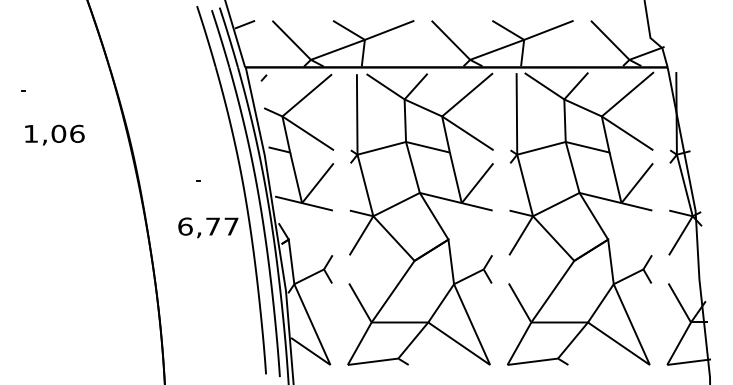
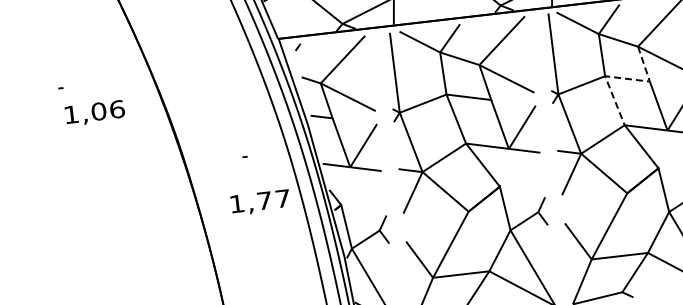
text: (54, 134) -> (94, 112), moved
line: (580, 145) -> (620, 77), solid -> dashed
text: (185, 226) -> (237, 203), 6,77 -> 1,77

